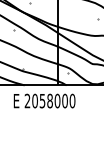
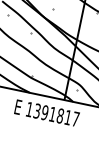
text: (49, 100) -> (52, 113), 2058000 -> 1391817

